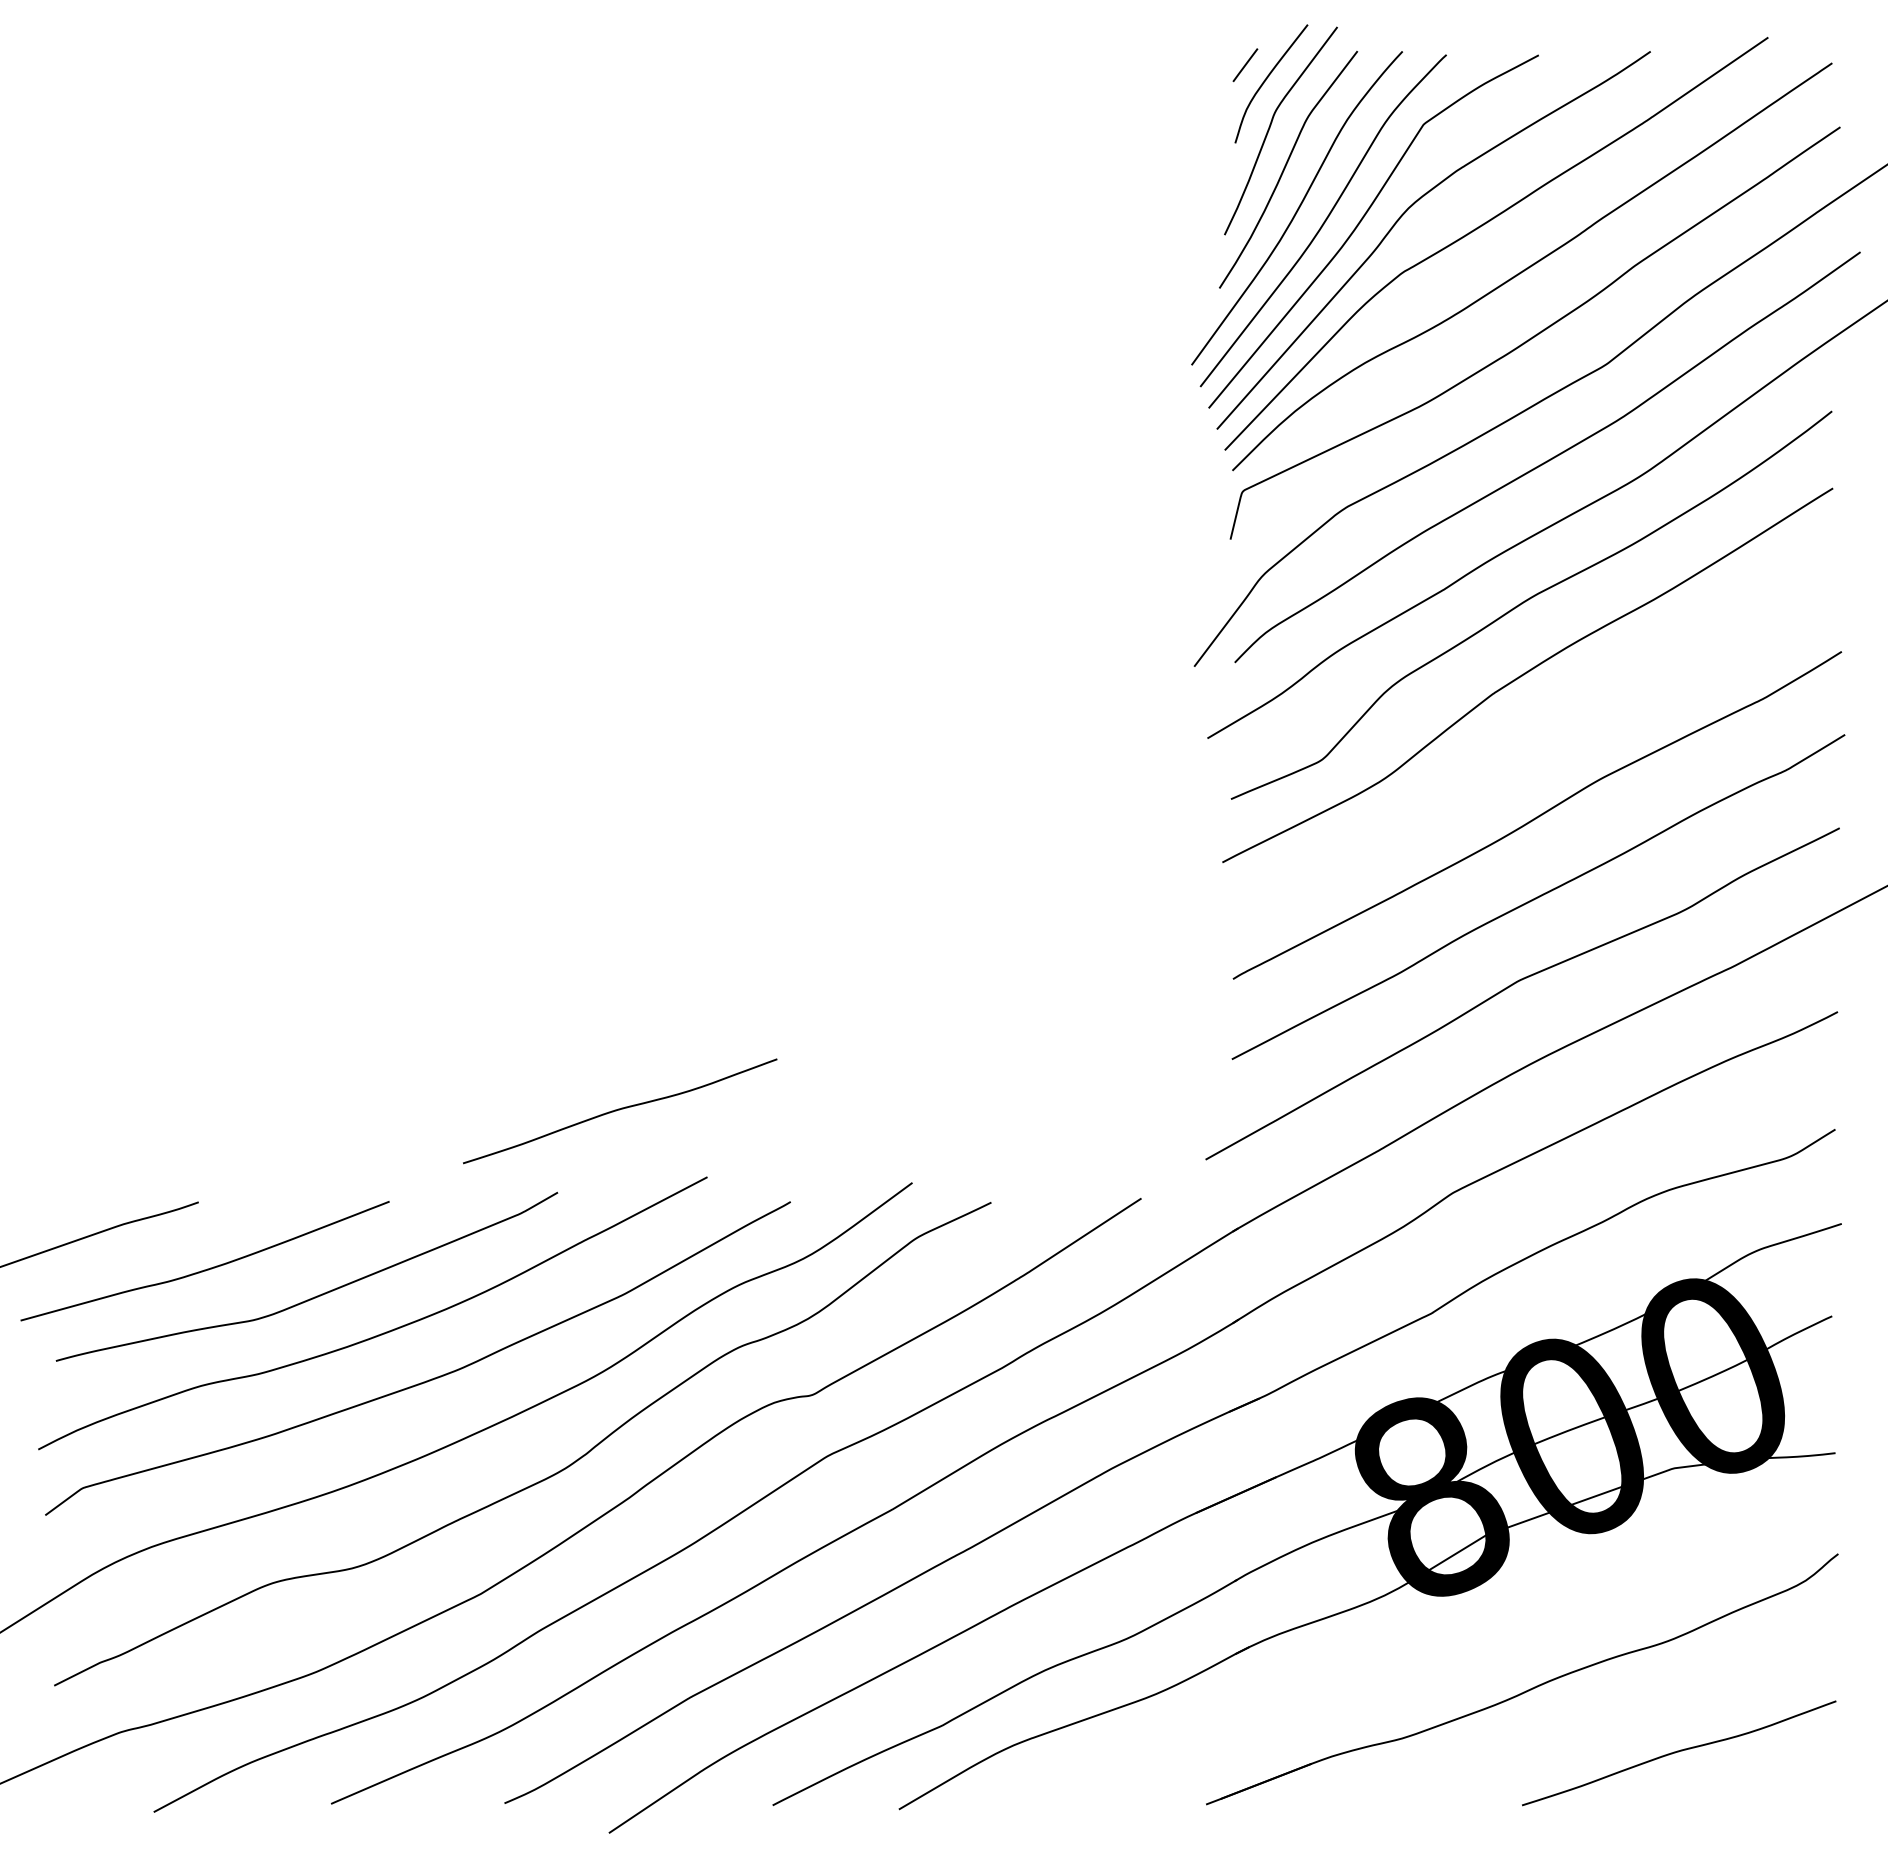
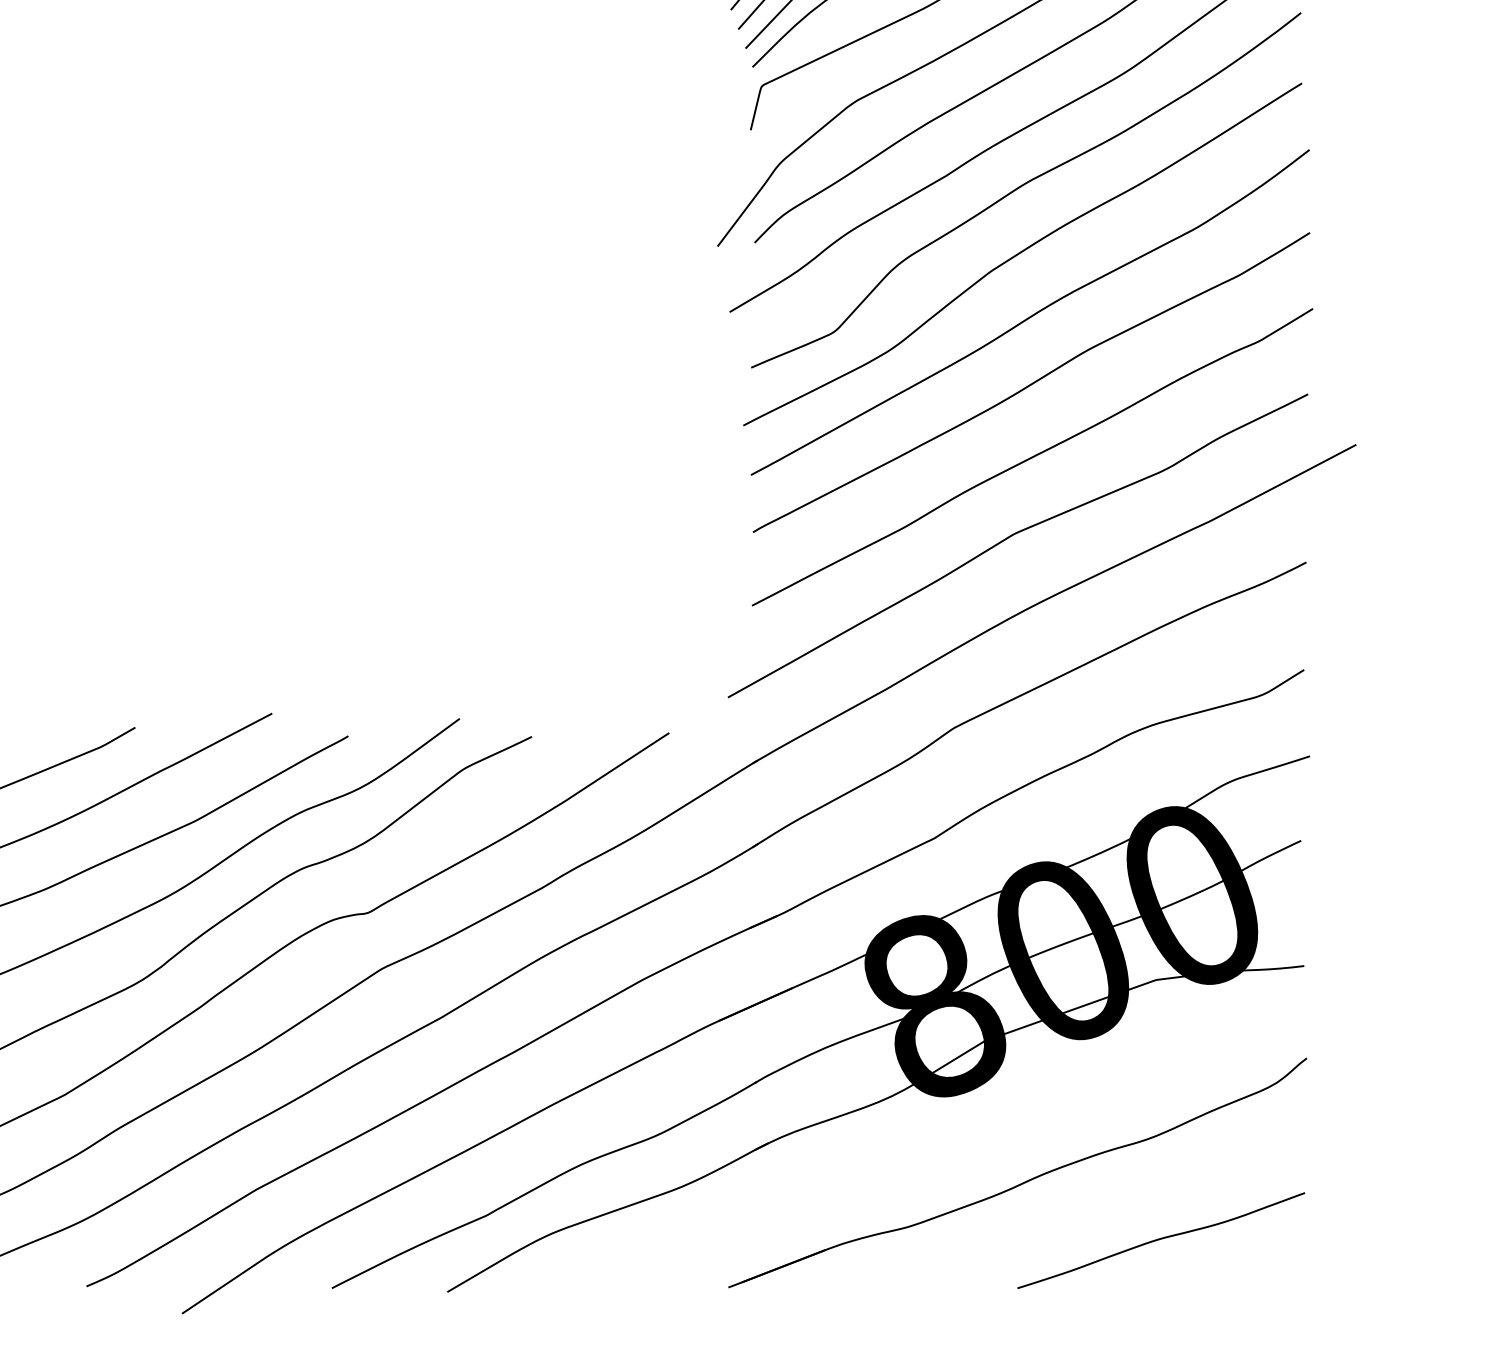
curve: (1536, 742) -> (1030, 315), added
curve: (619, 1110) -> (191, 652), removed

